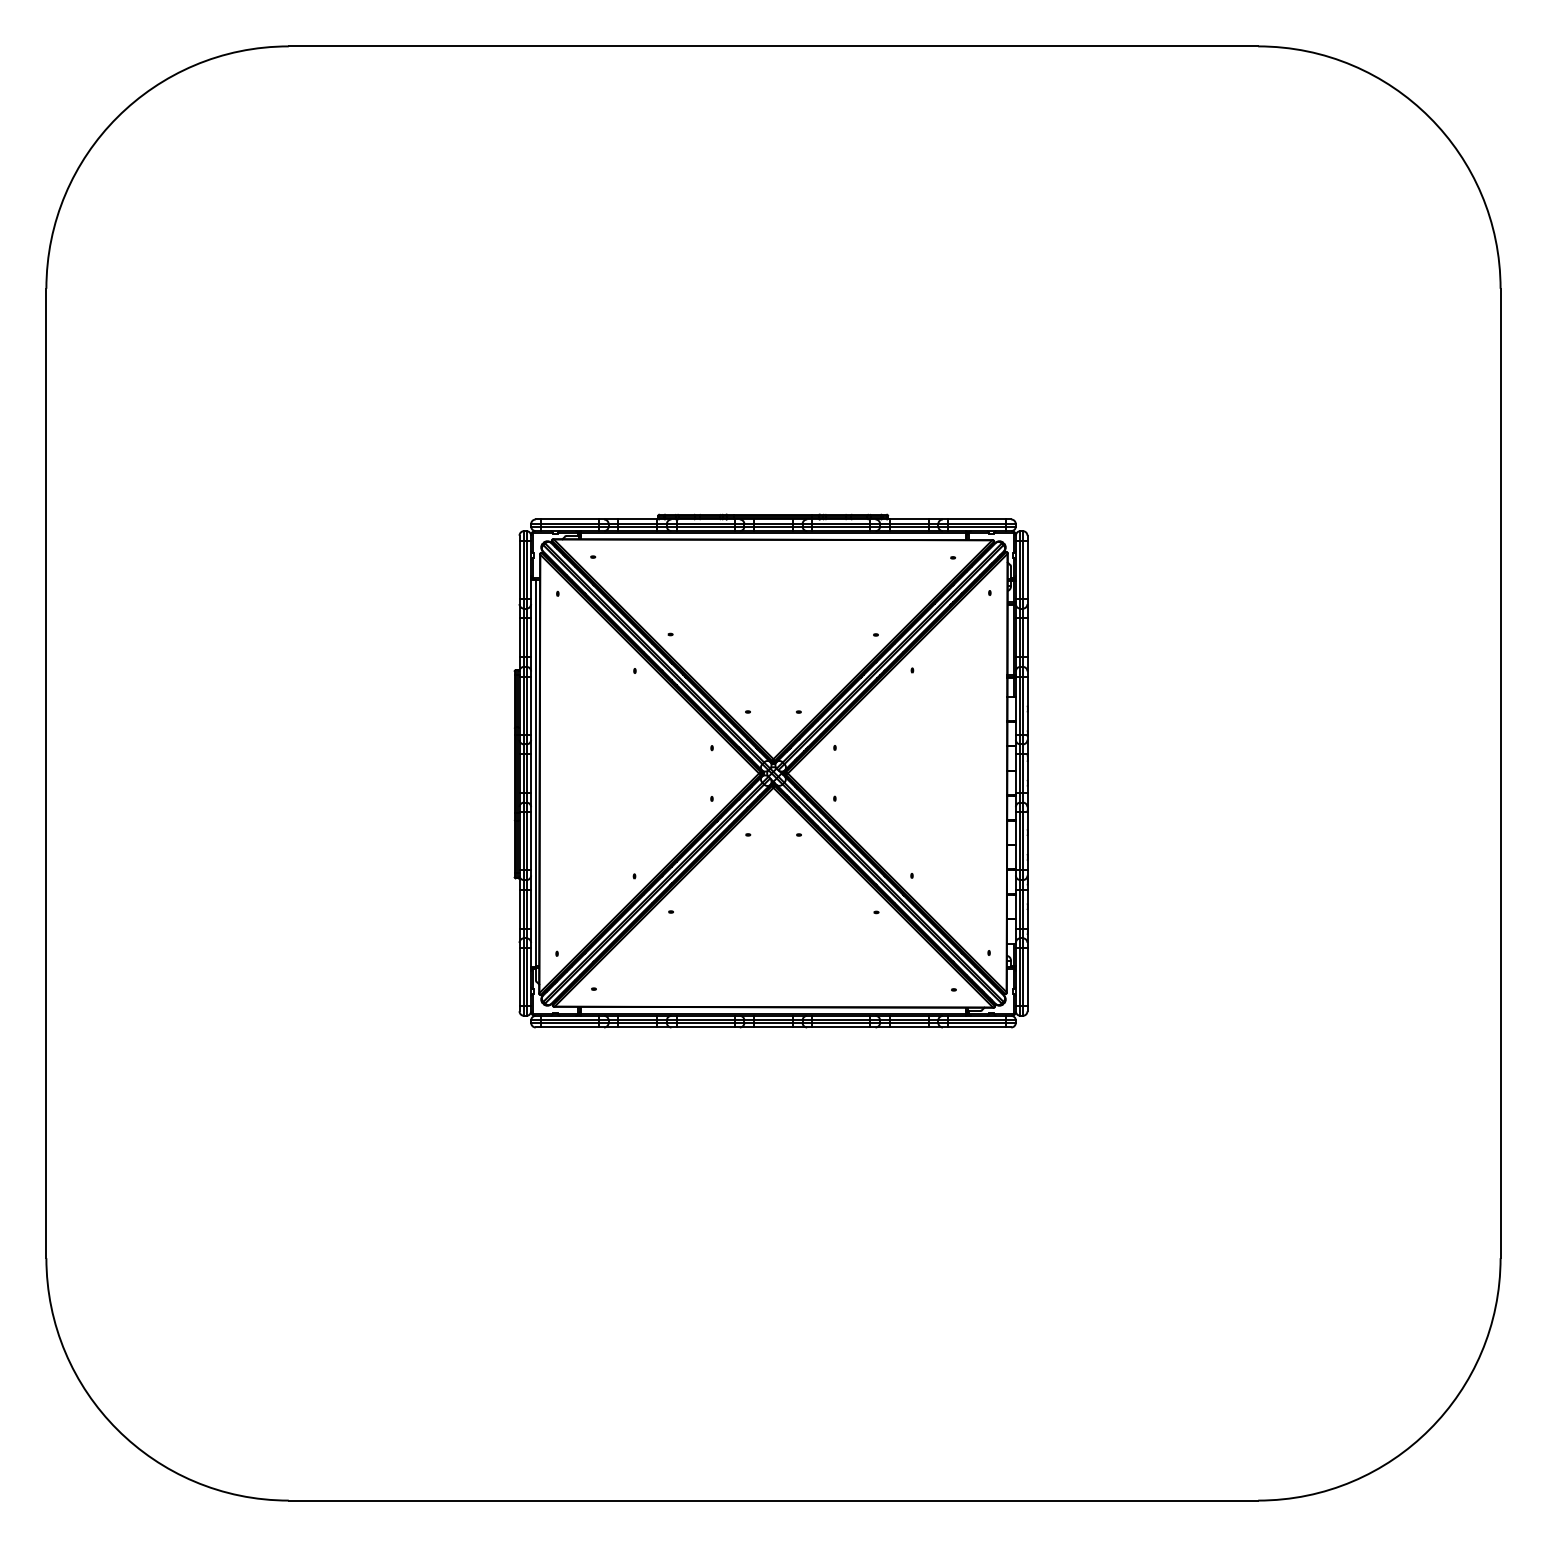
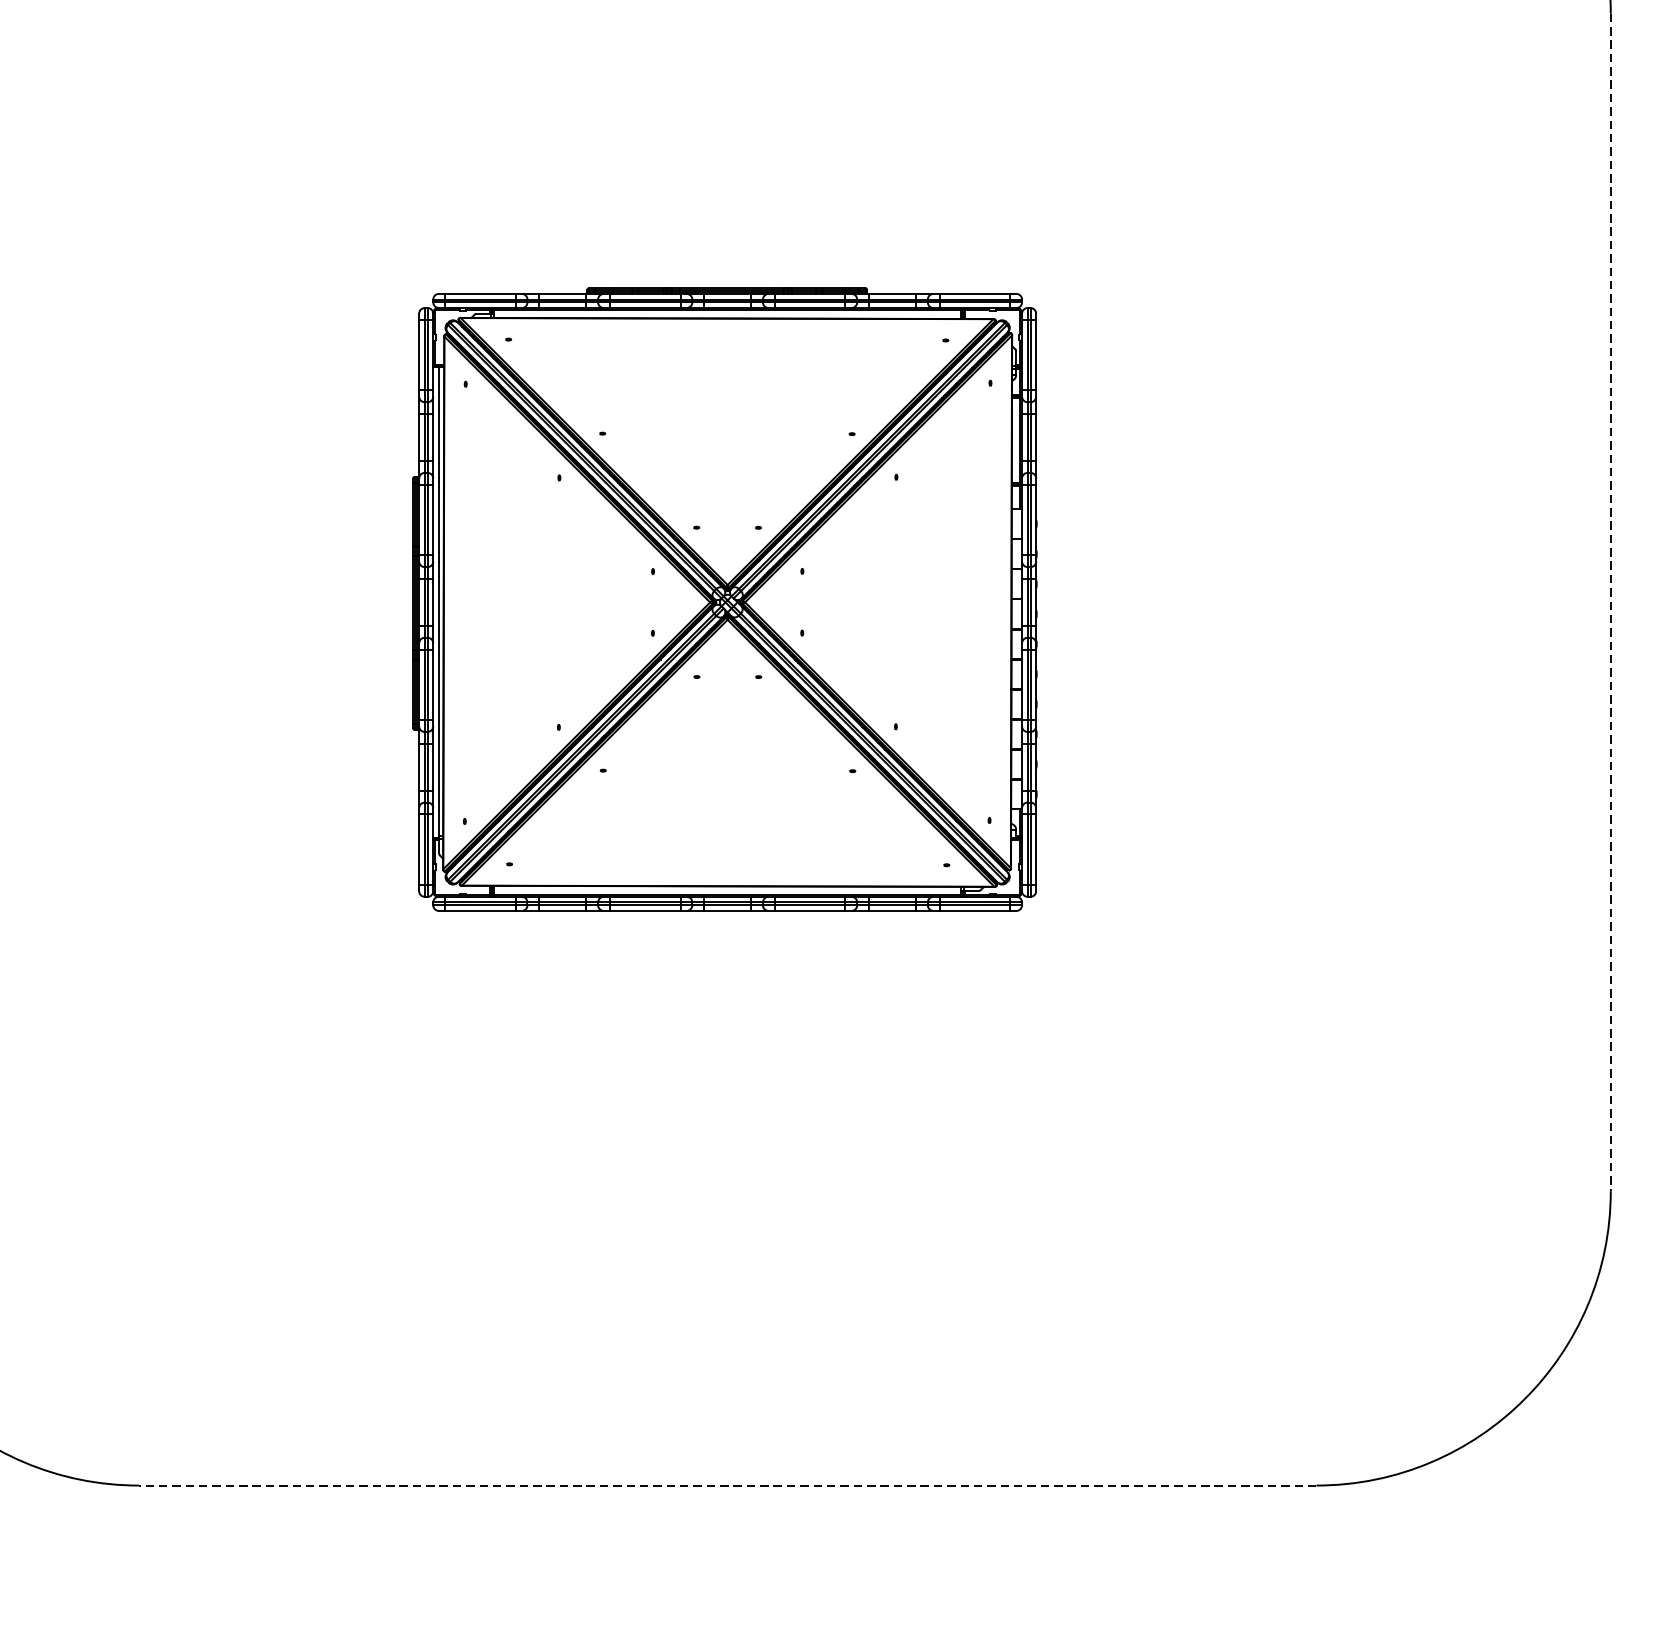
line: (1500, 773) -> (1610, 602), solid -> dashed
line: (773, 1500) -> (727, 1485), solid -> dashed

